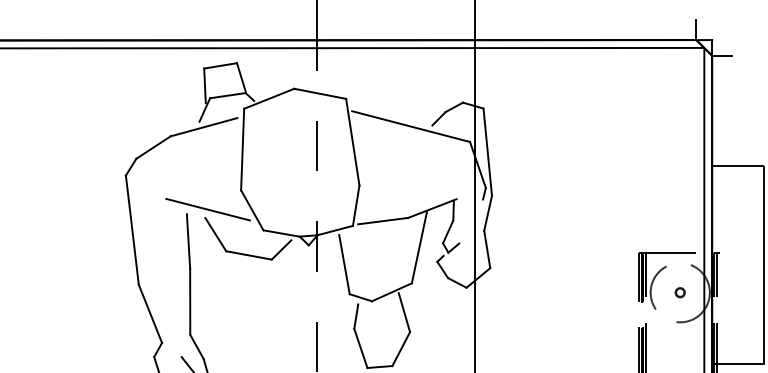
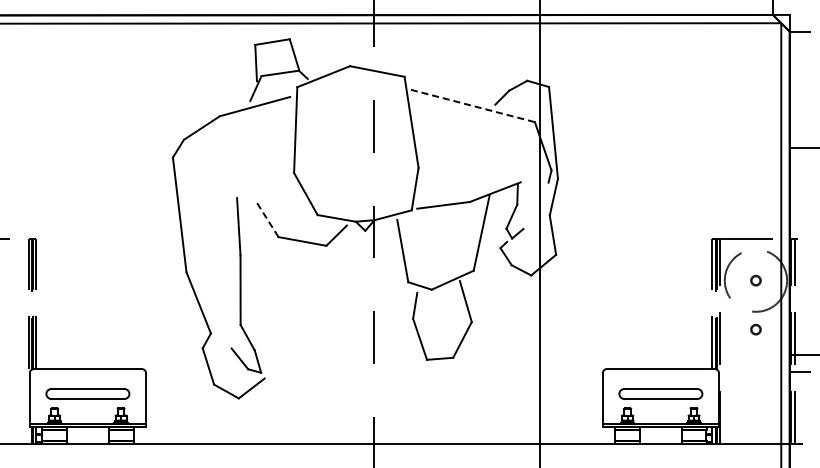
line: (411, 127) -> (473, 106), solid -> dashed
line: (208, 209) -> (259, 193), removed
line: (215, 234) -> (267, 219), solid -> dashed
part: (679, 339) -> (755, 329), added

